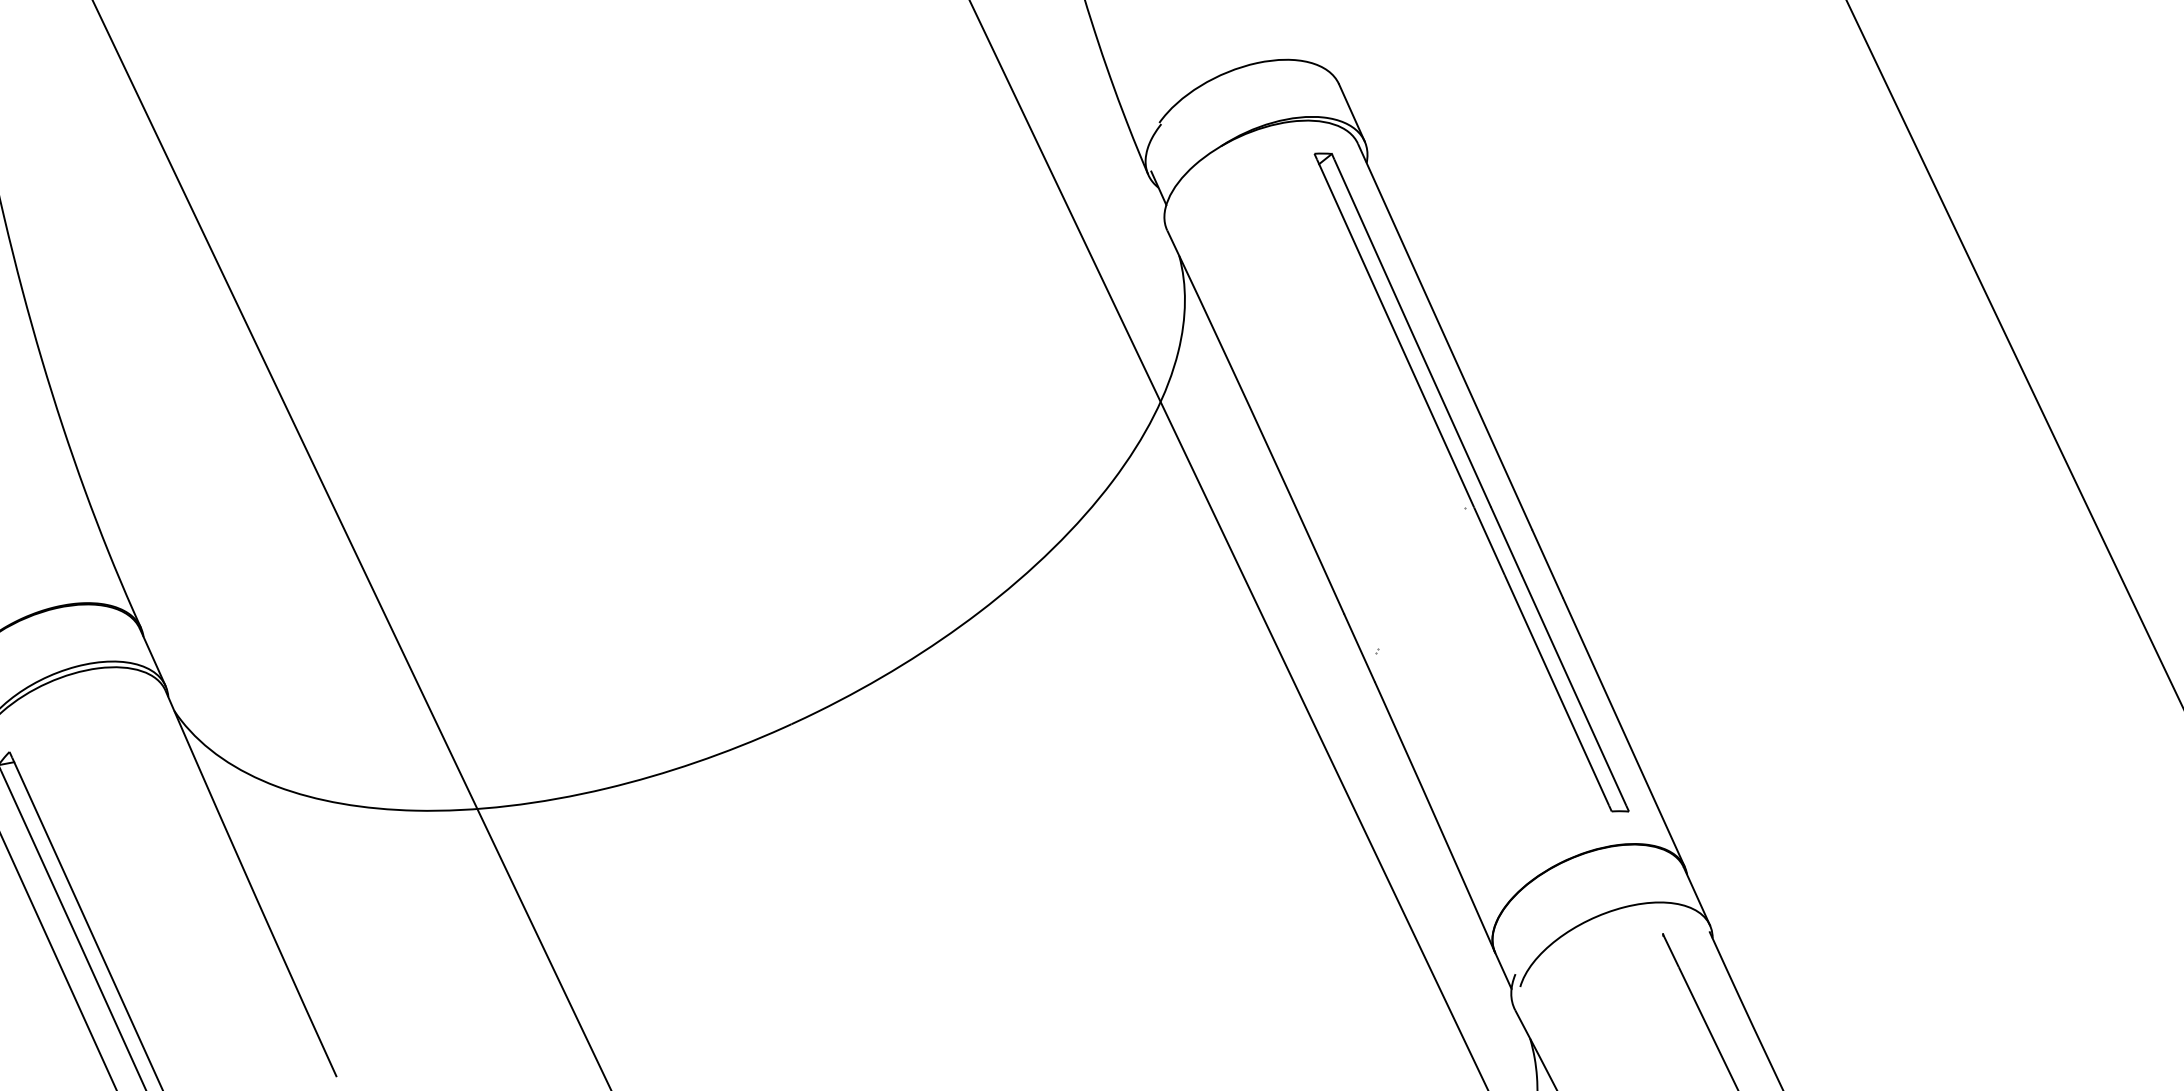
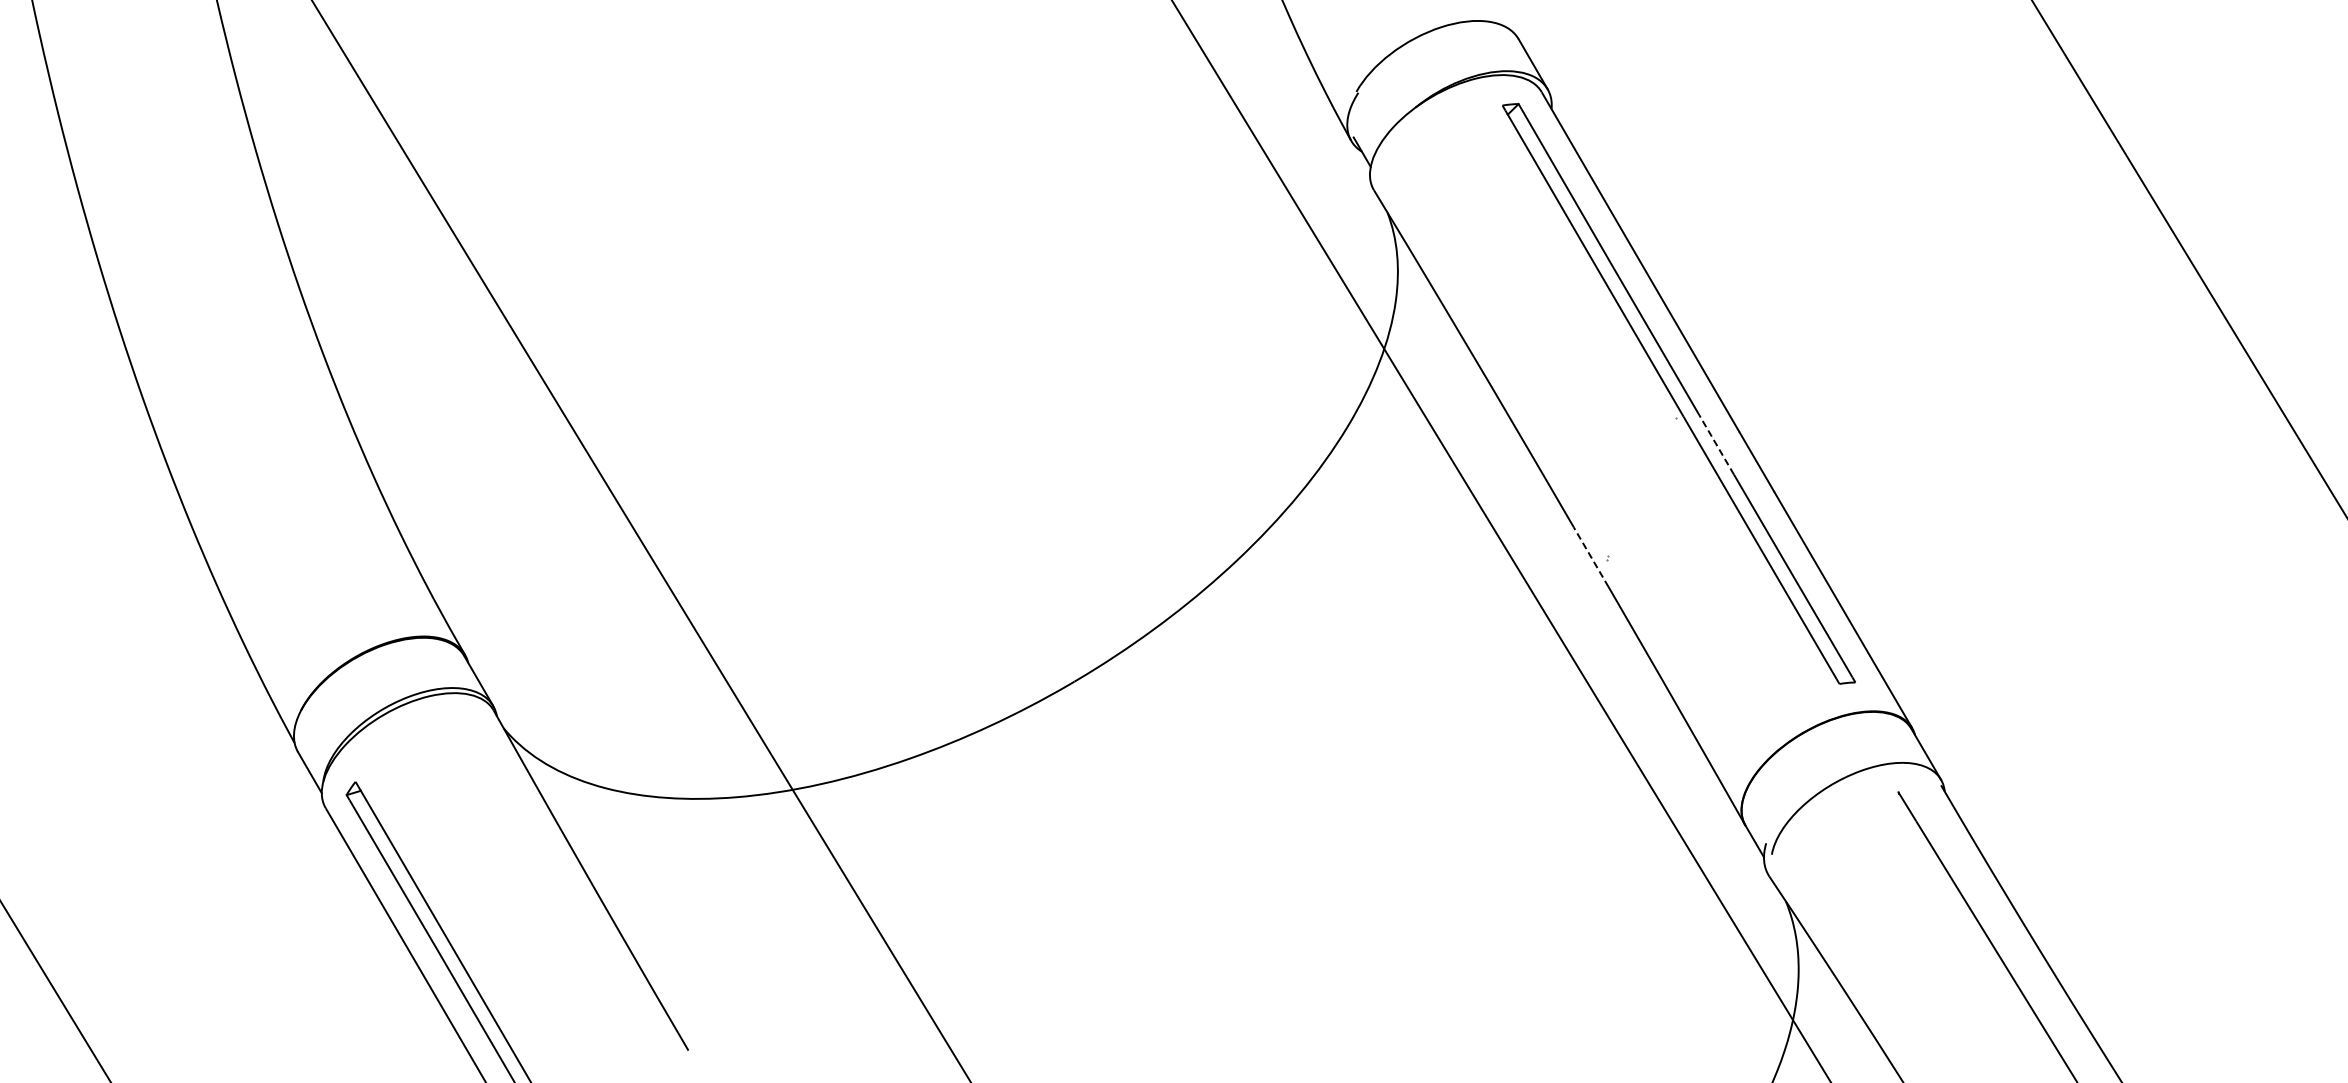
line: (1506, 541) -> (1716, 444), solid -> dashed
line: (1358, 647) -> (1590, 556), solid -> dashed

